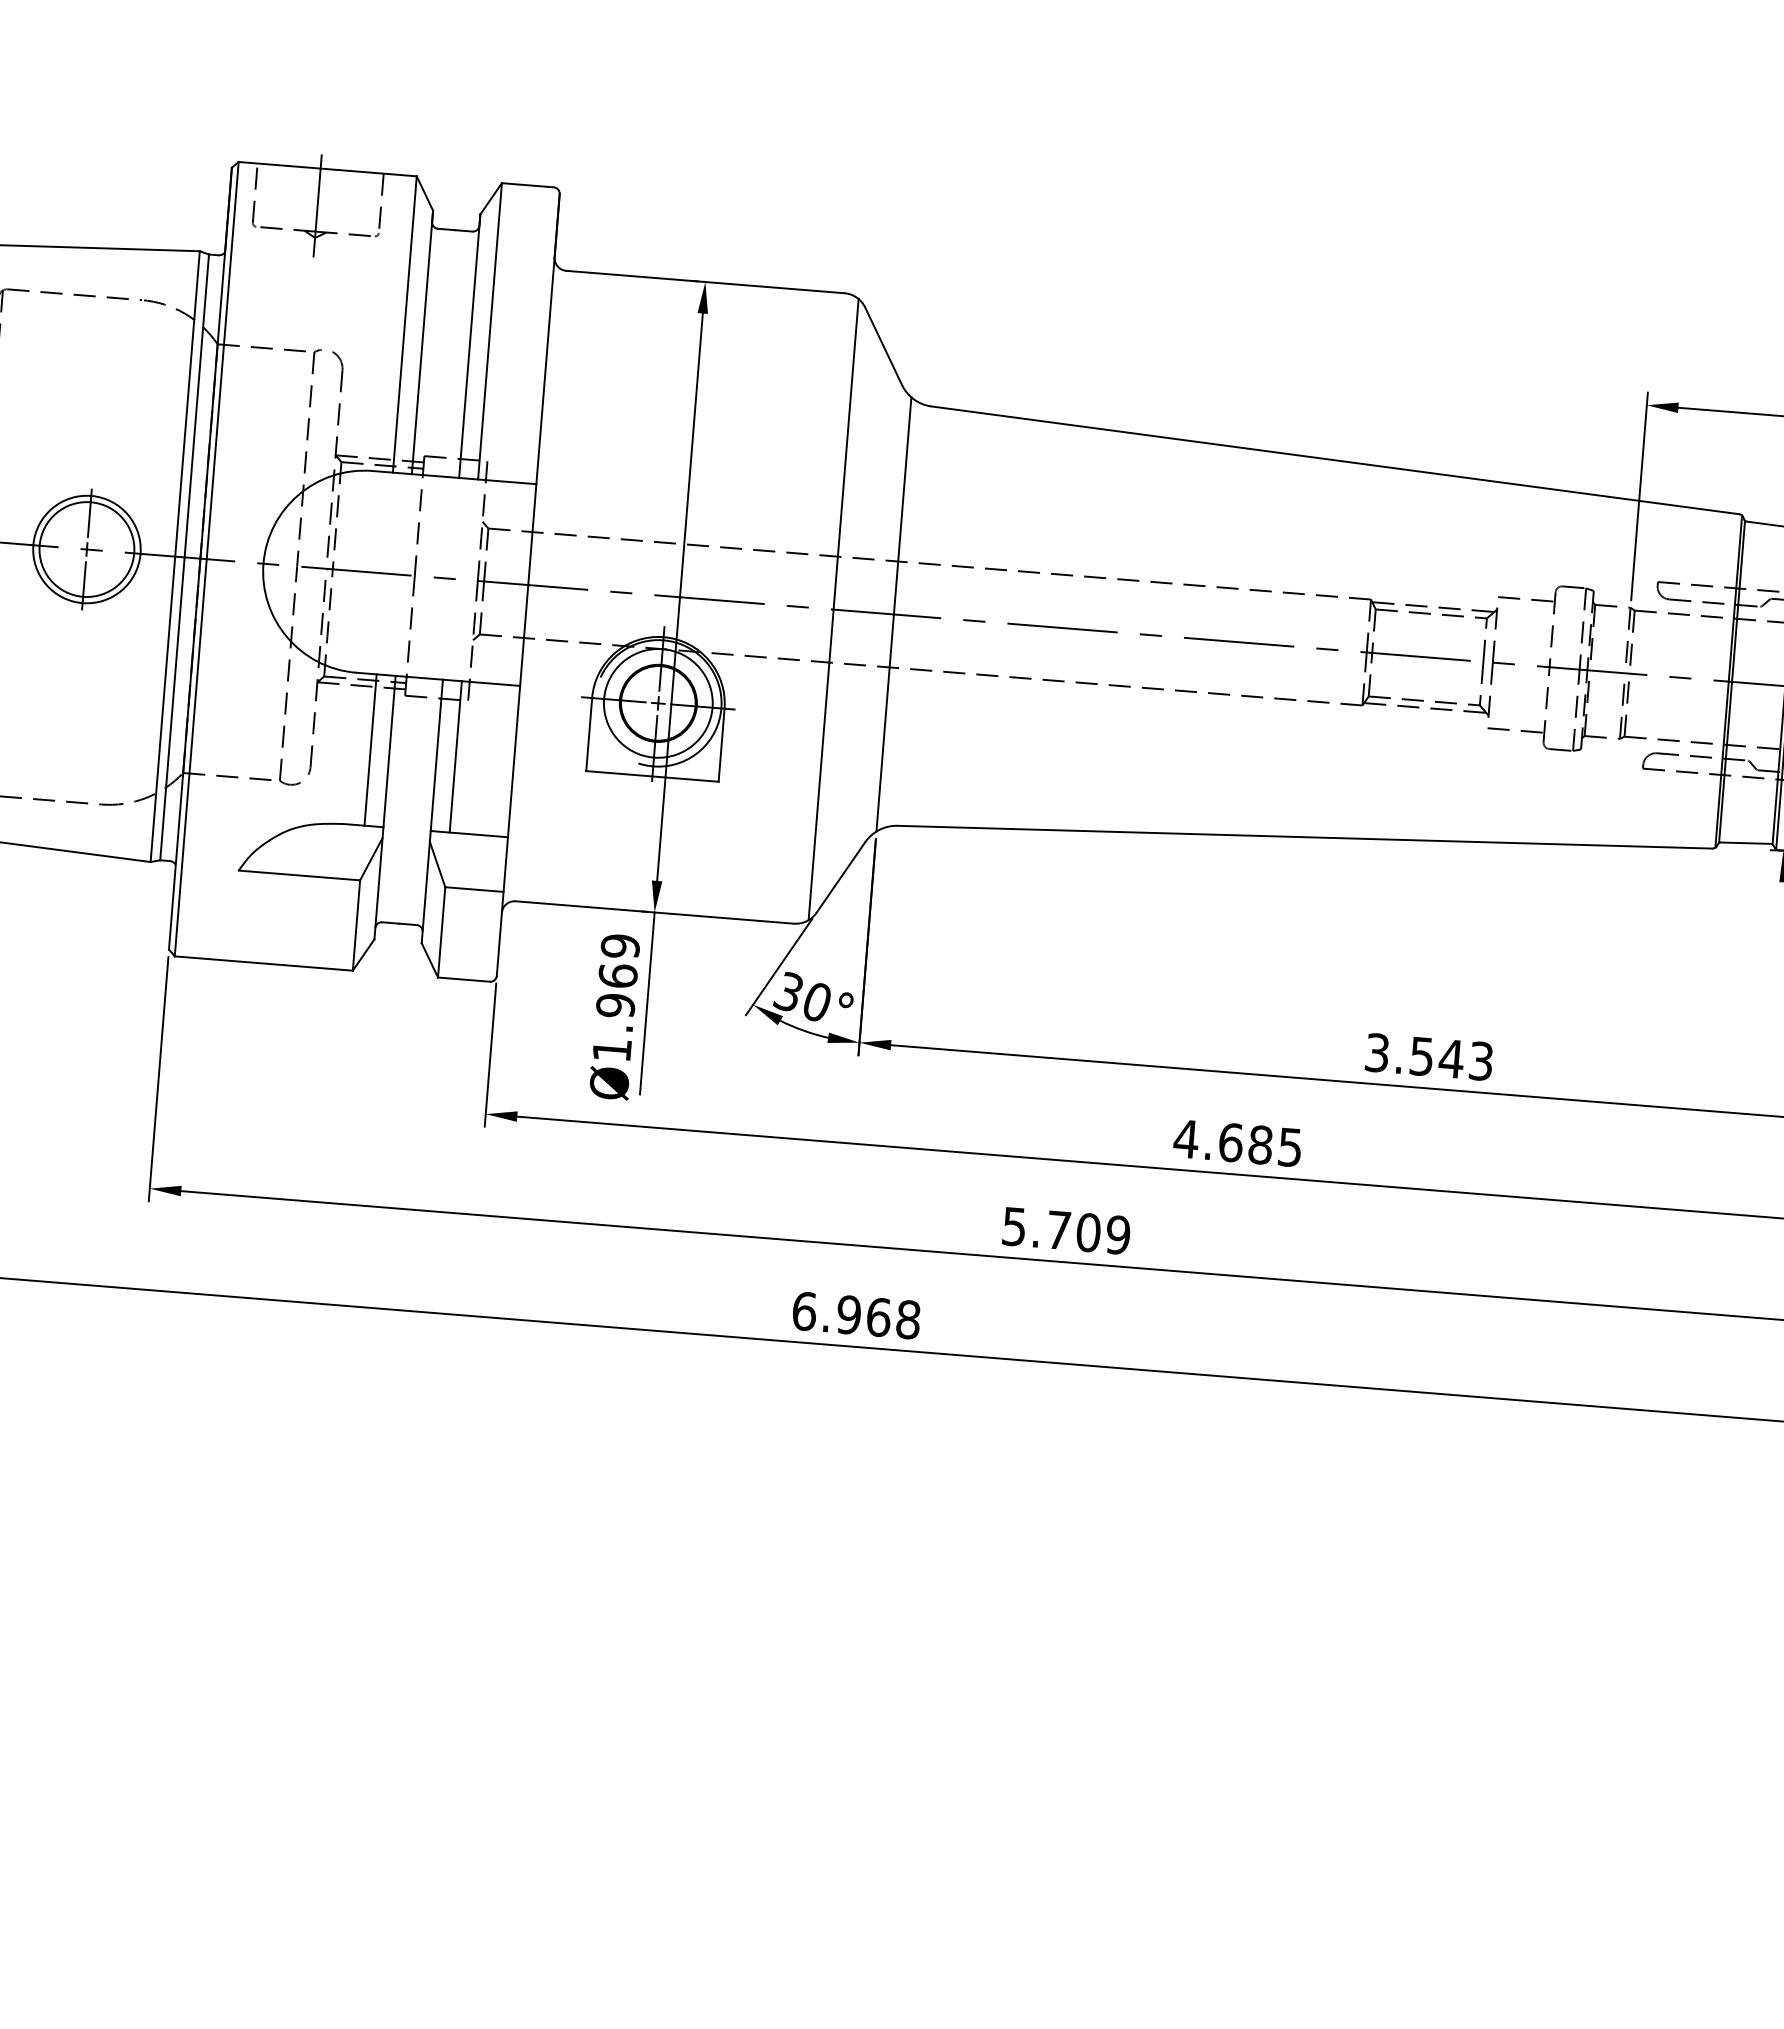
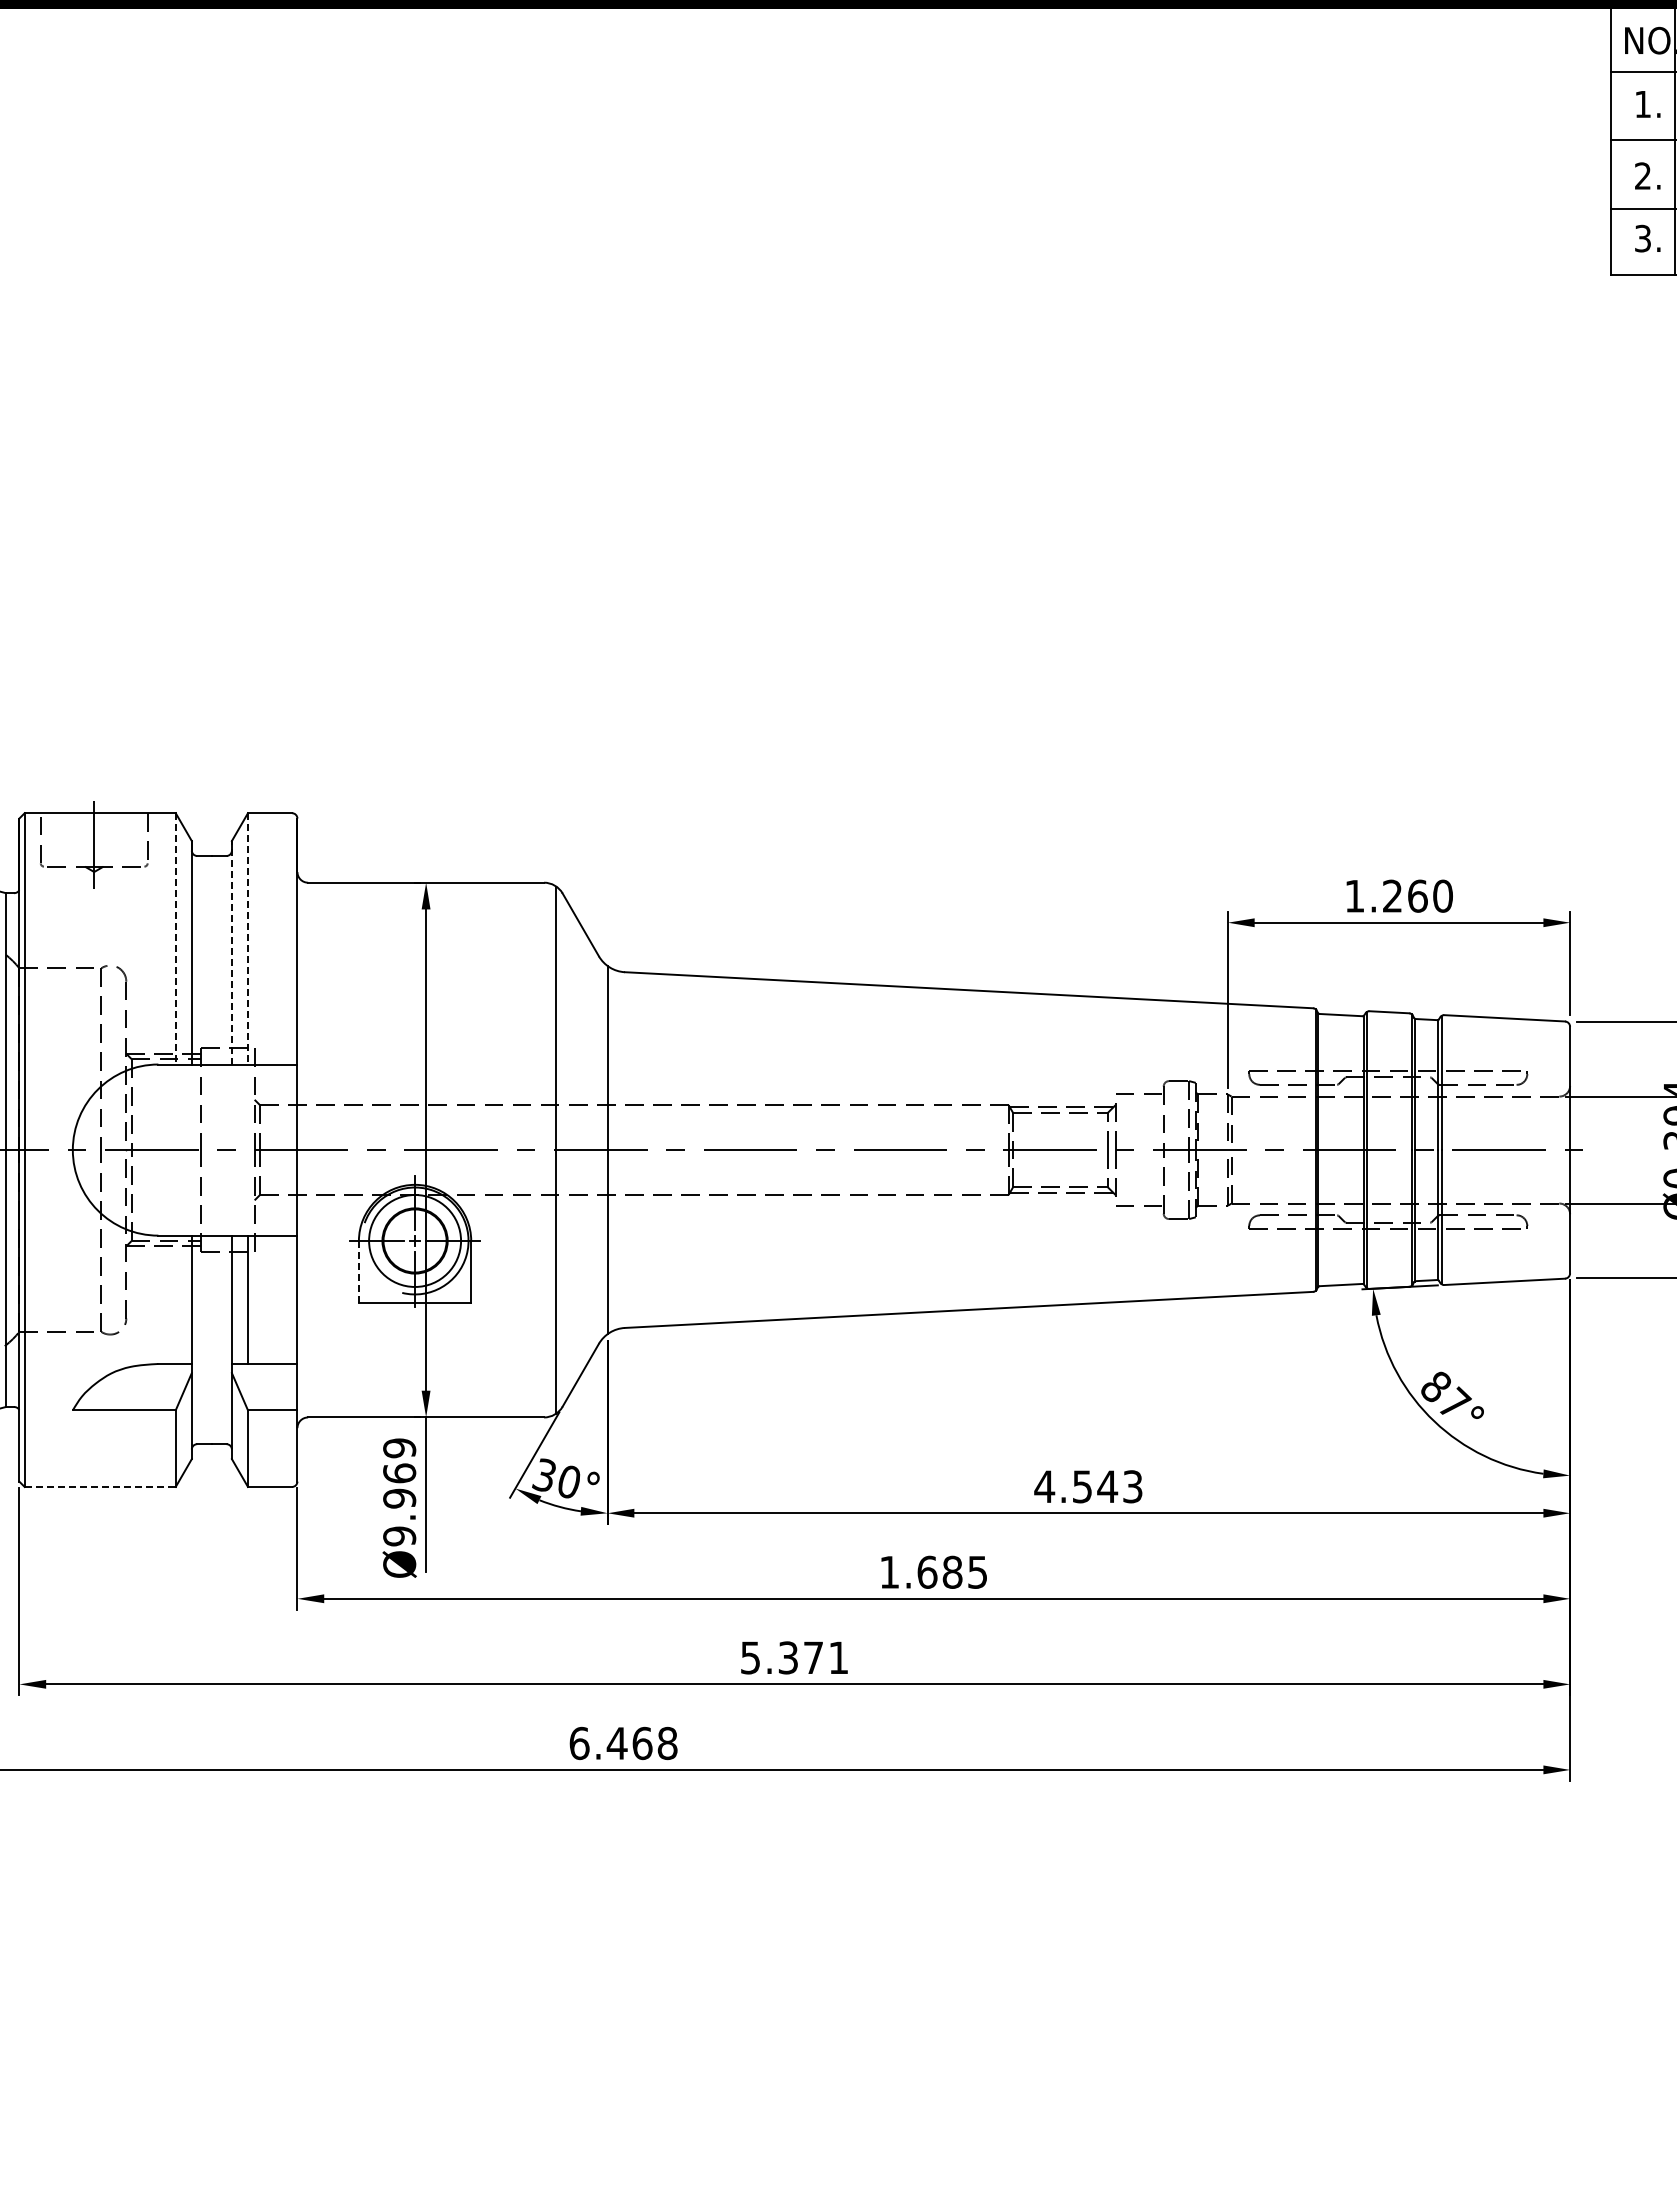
line: (404, 324) -> (175, 938), solid -> dashed
line: (490, 330) -> (248, 938), solid -> dashed
line: (469, 345) -> (231, 952), solid -> dashed
line: (588, 733) -> (358, 1271), solid -> dashed
line: (370, 749) -> (175, 1299), removed
line: (264, 963) -> (100, 1486), solid -> dashed
text: (611, 1050) -> (399, 1536), Ø1.969 -> Ø9.969
text: (1377, 1052) -> (1044, 1486), 3.543 -> 4.543
text: (1186, 1139) -> (889, 1572), 4.685 -> 1.685
text: (1088, 1232) -> (813, 1657), 5.709 -> 5.371
text: (848, 1314) -> (616, 1743), 6.968 -> 6.468

